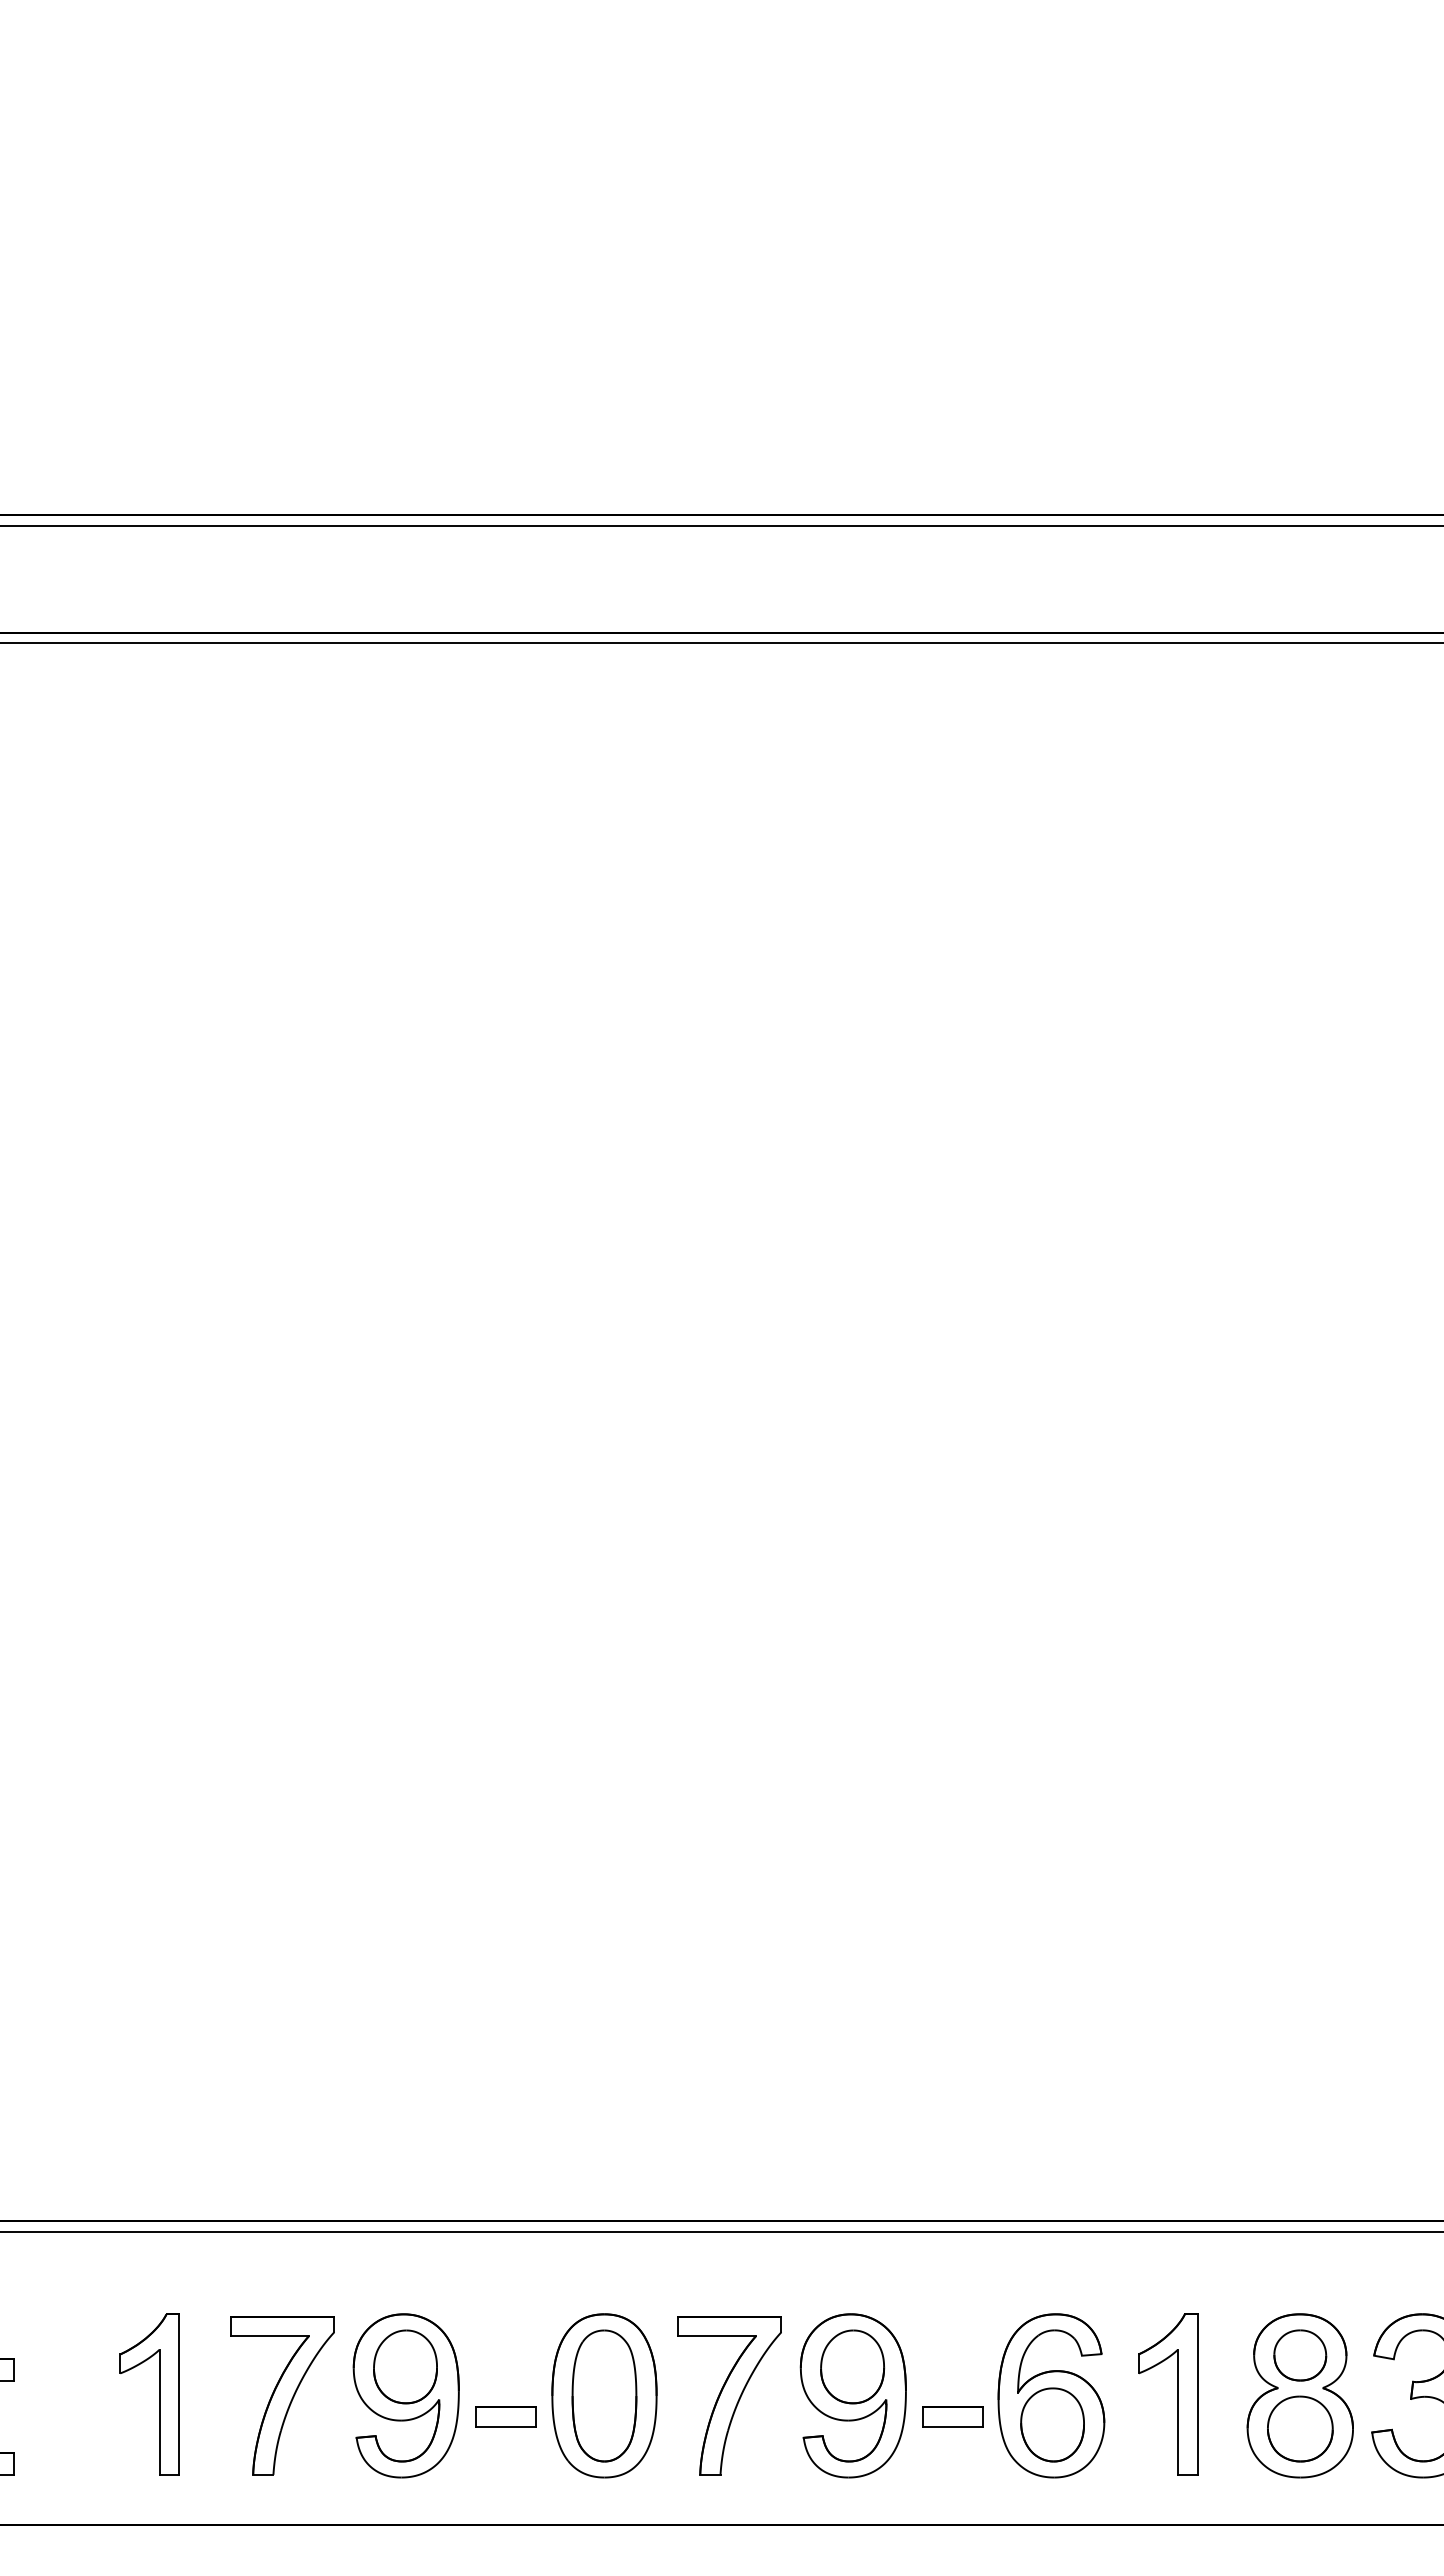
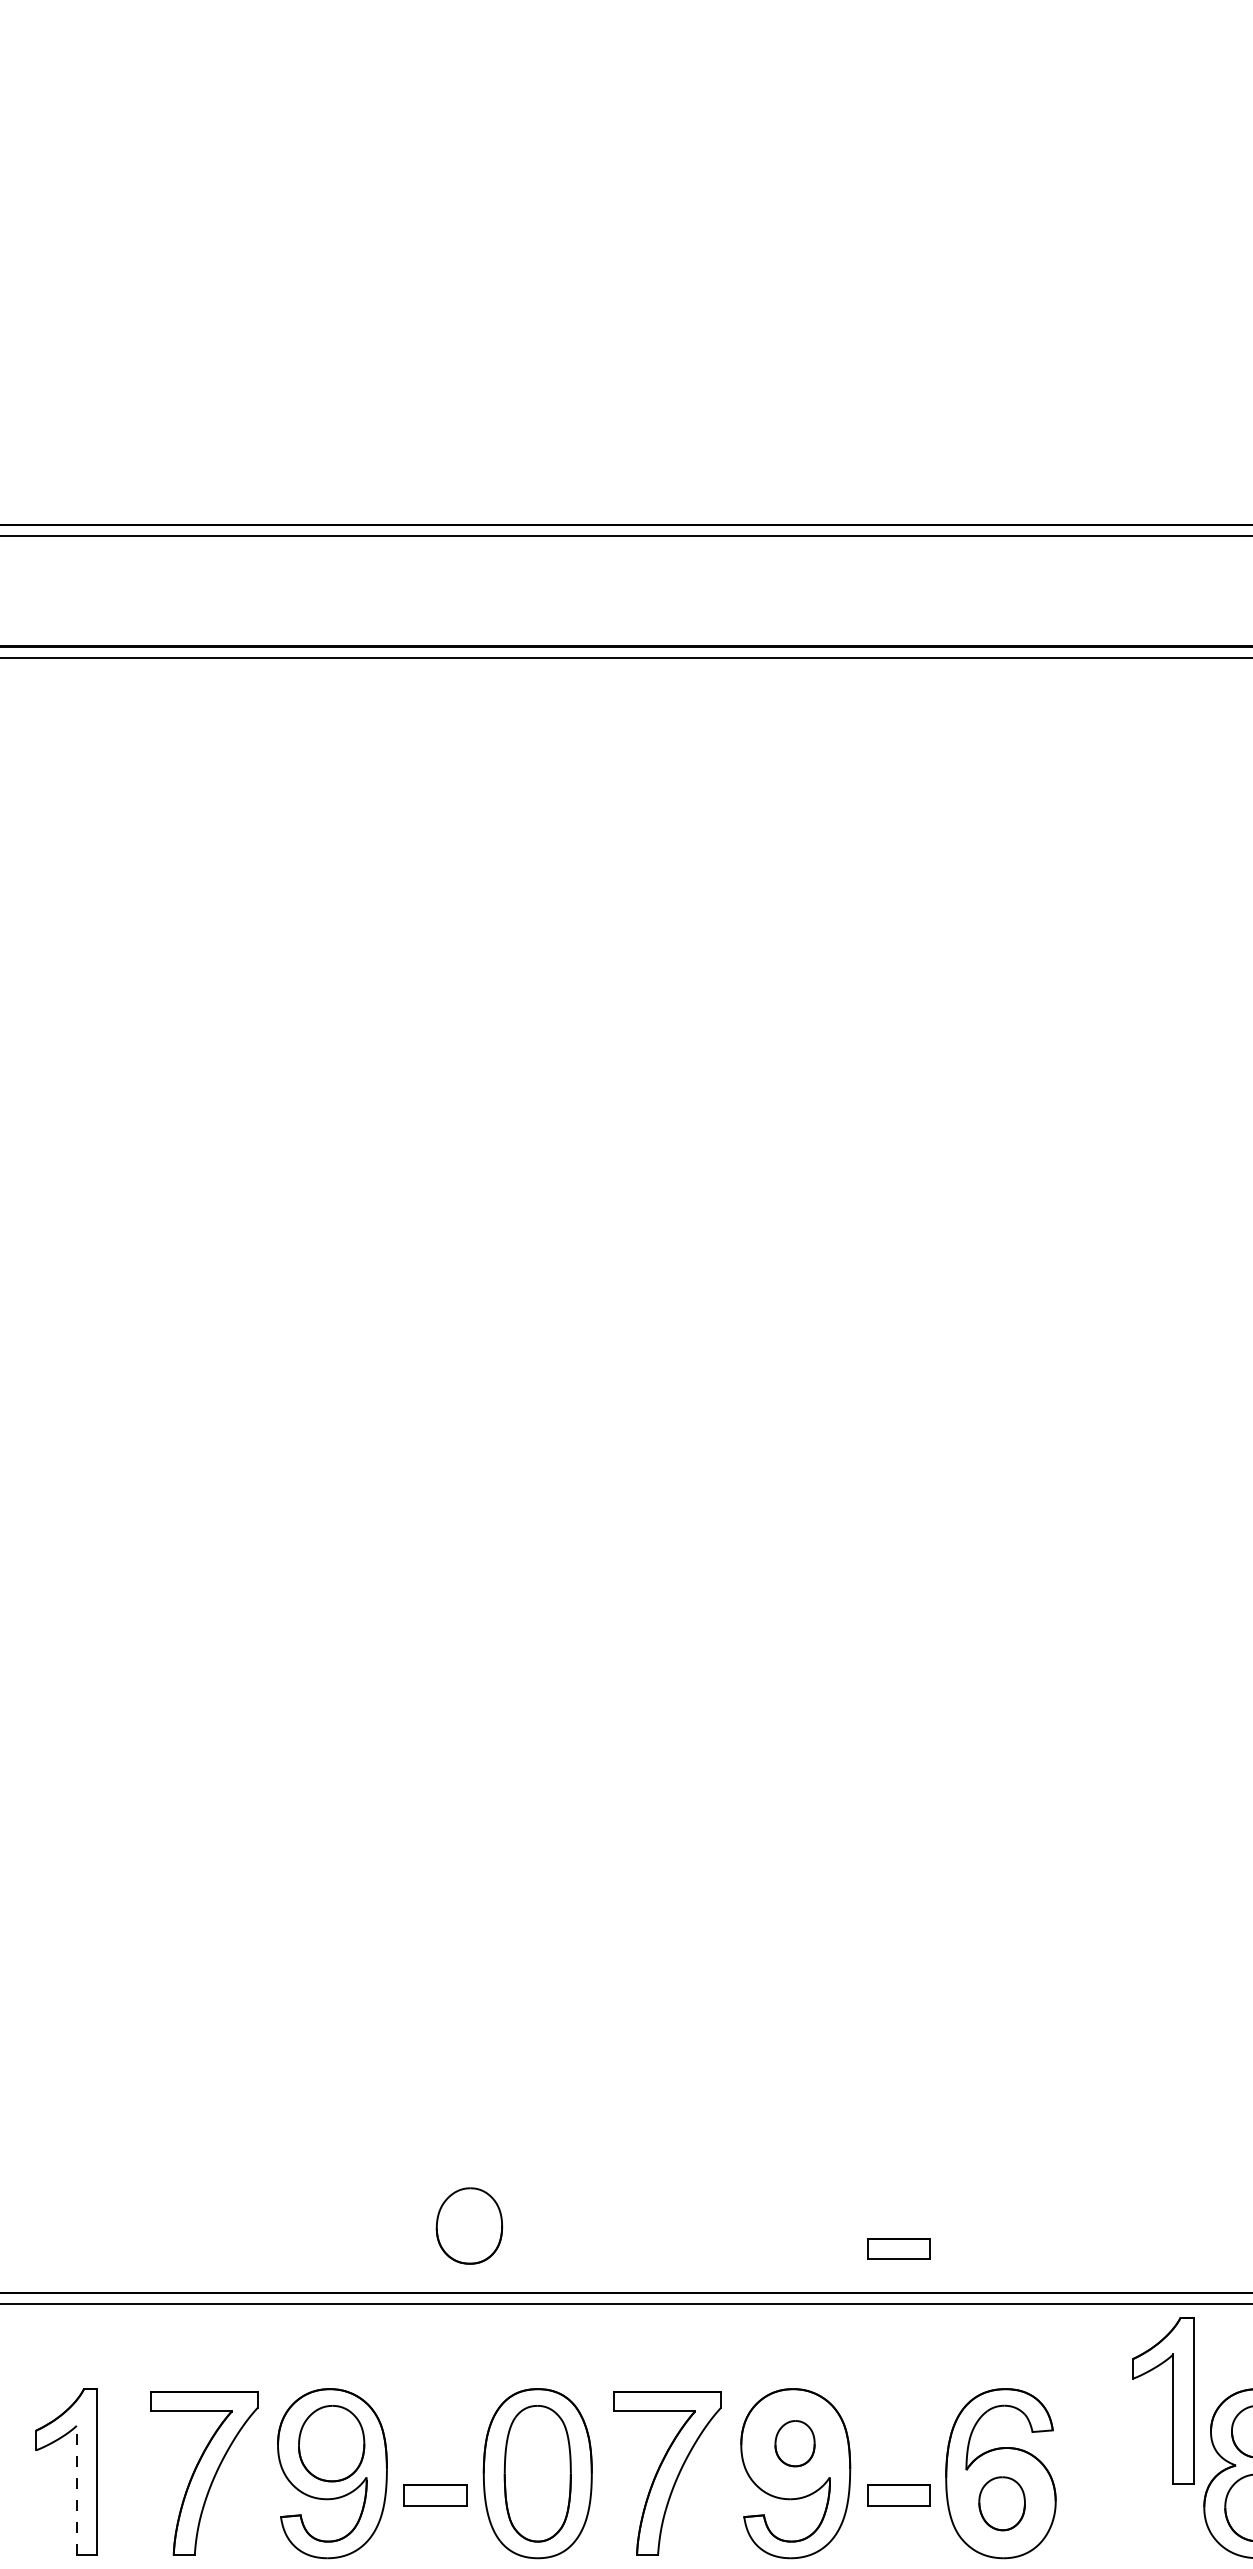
part: (538, 2156) -> (469, 2225), added
part: (952, 2178) -> (898, 2248), added
part: (852, 2366) -> (794, 2443), size x0.6
part: (1177, 2394) -> (1173, 2400), moved
line: (159, 2412) -> (76, 2490), solid -> dashed
part: (1052, 2424) -> (1002, 2503), size x0.7

